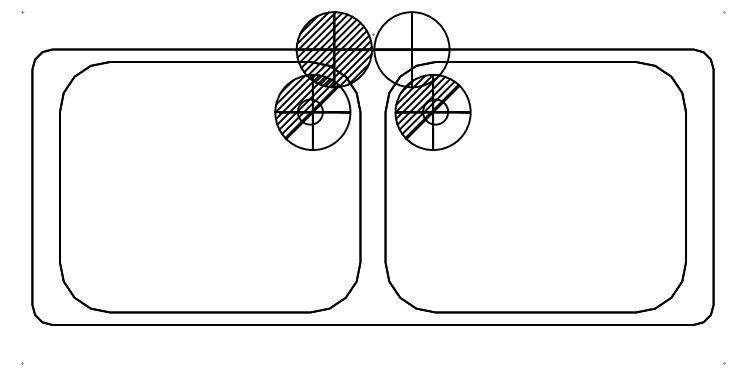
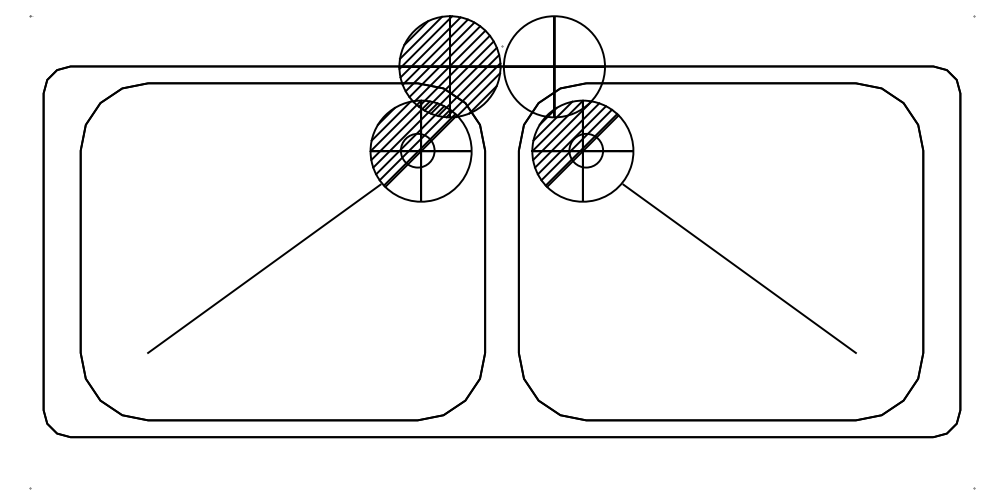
line: (196, 199) -> (264, 268), added
line: (549, 199) -> (739, 268), added

